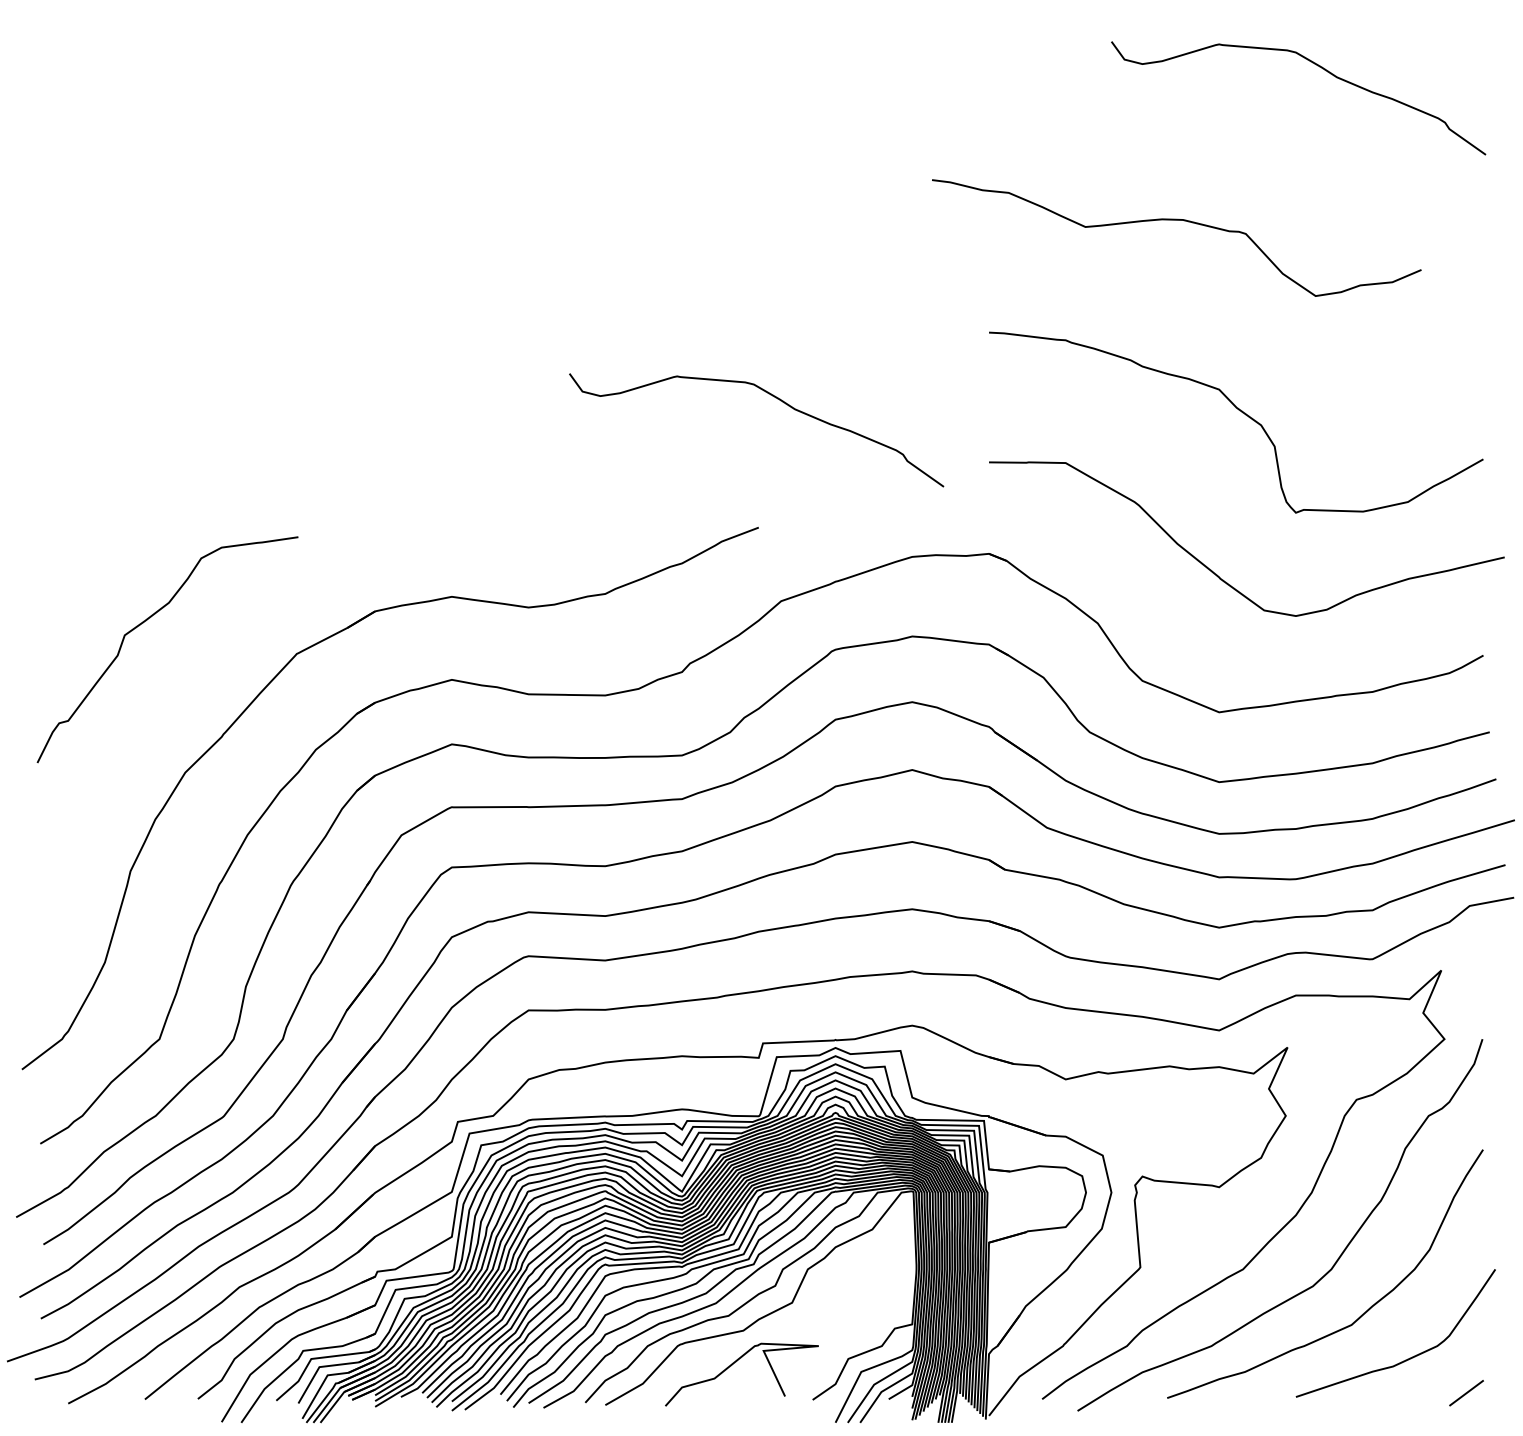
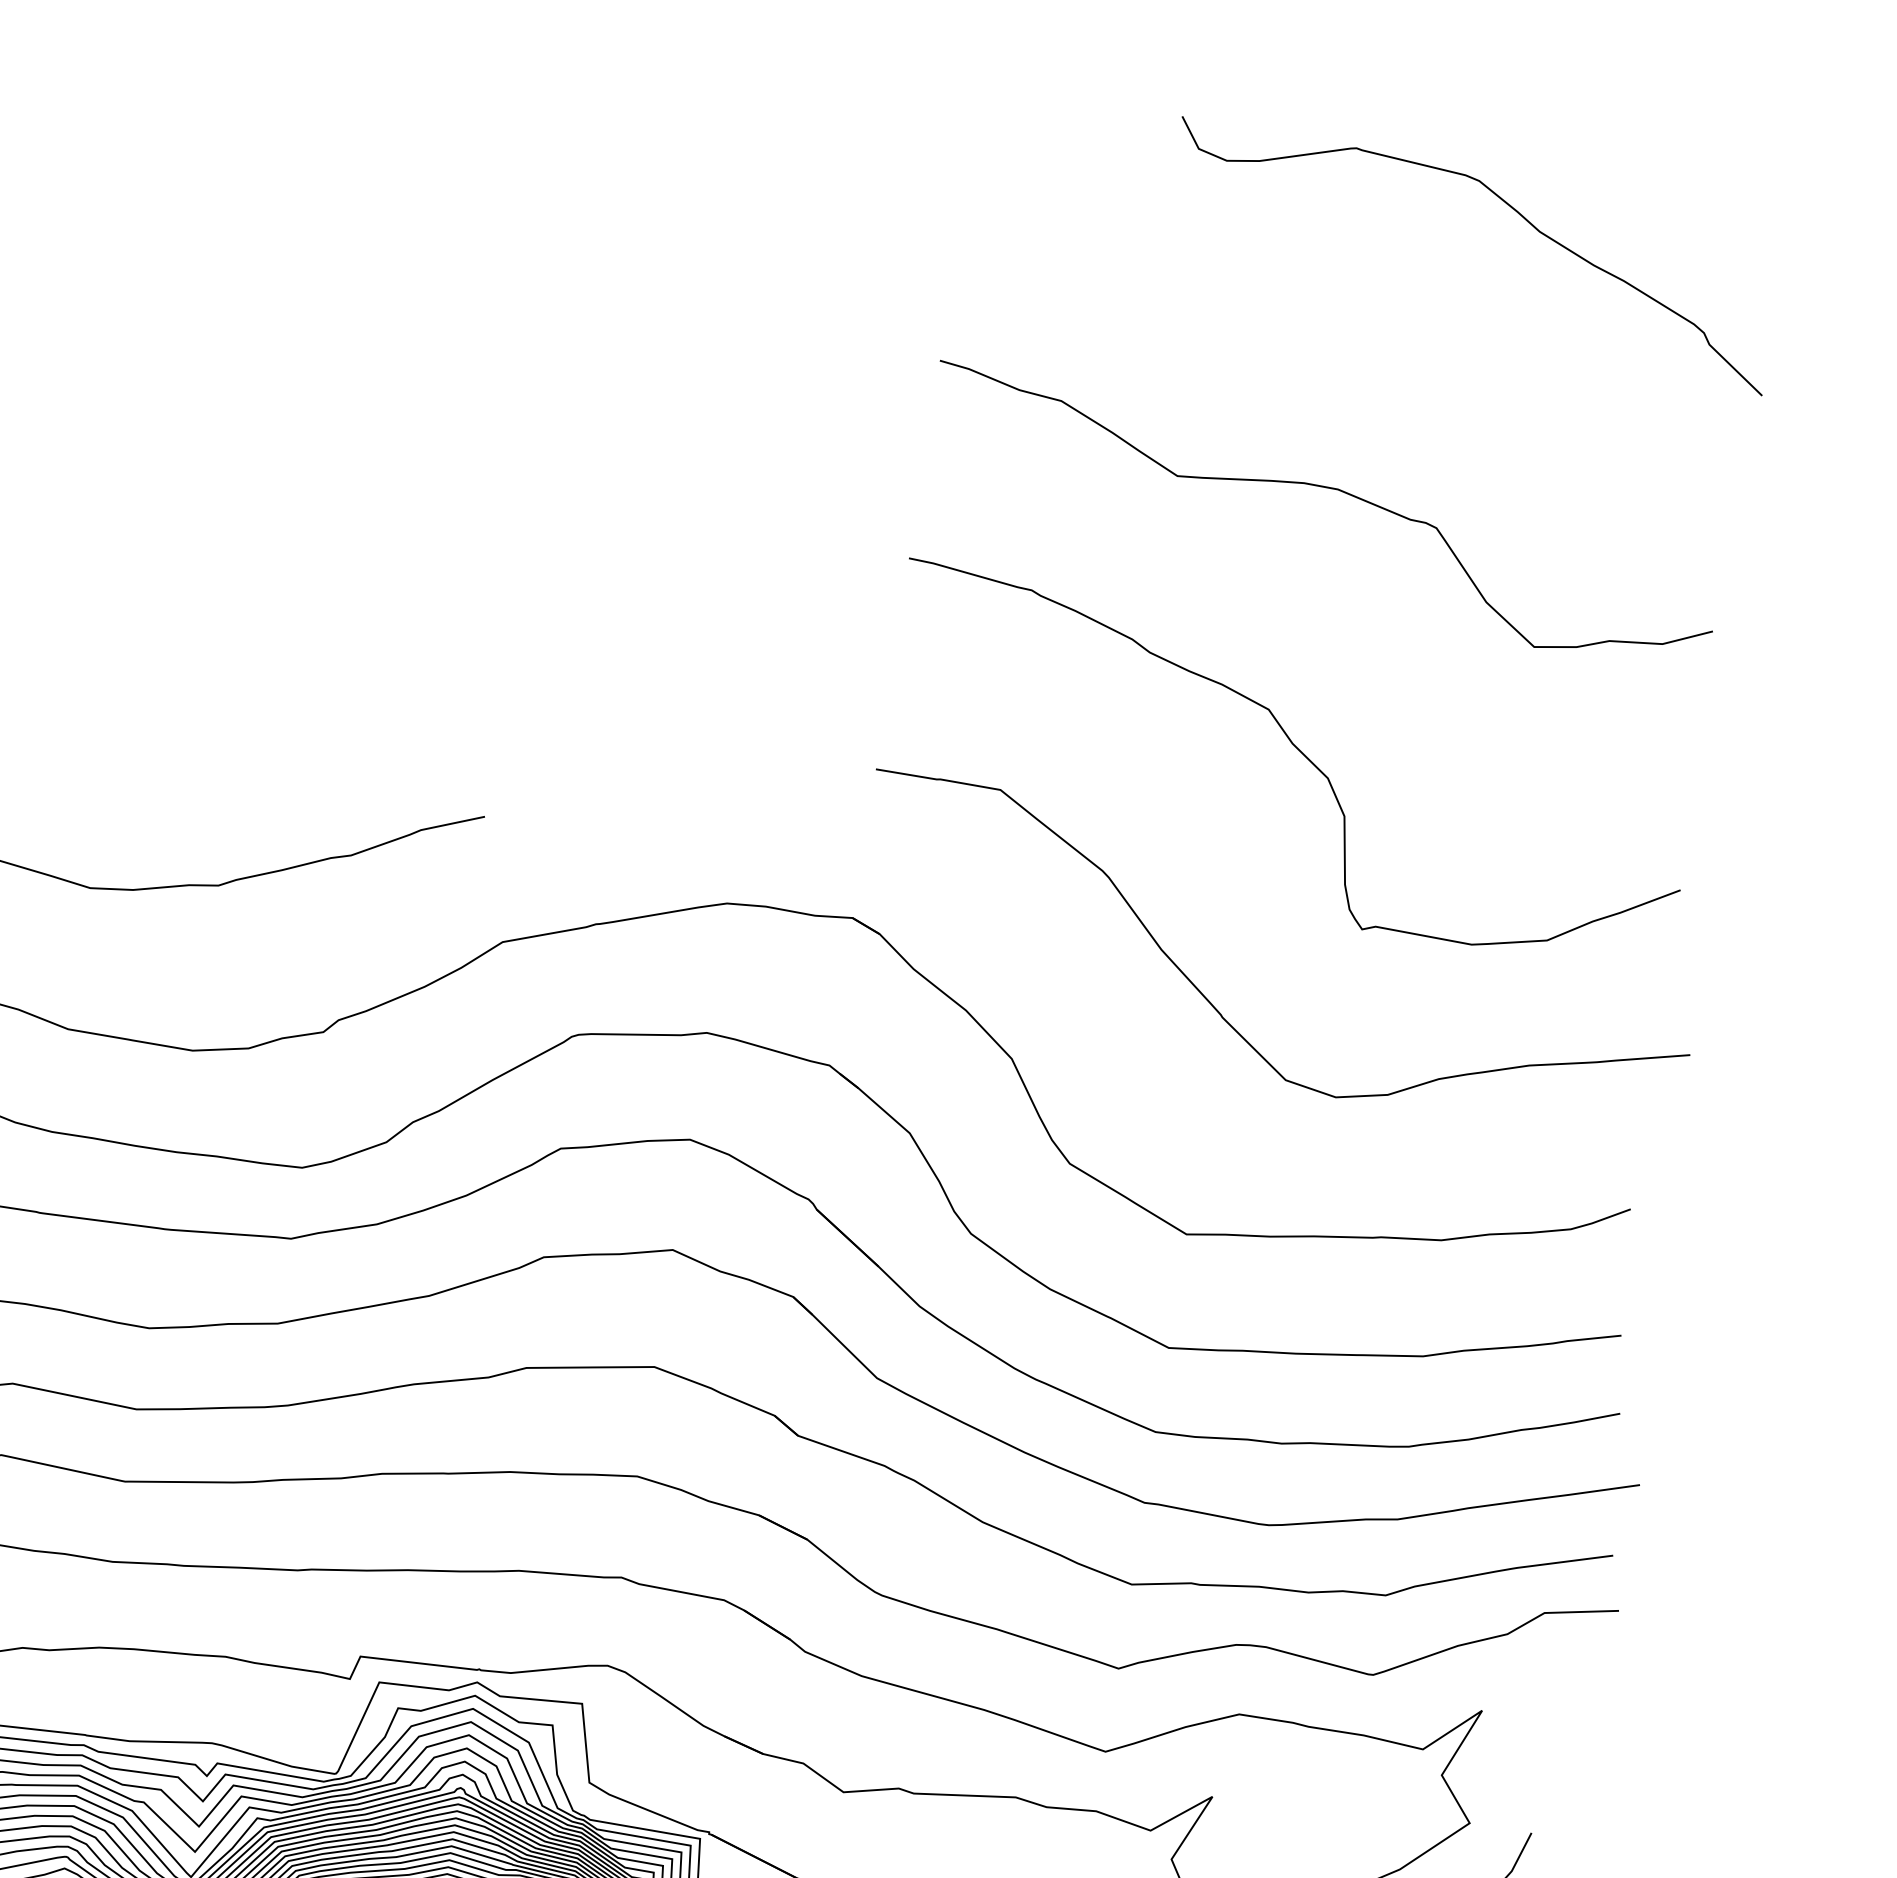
curve: (1176, 220) -> (1327, 488), moved
curve: (775, 398) -> (544, 611), removed

